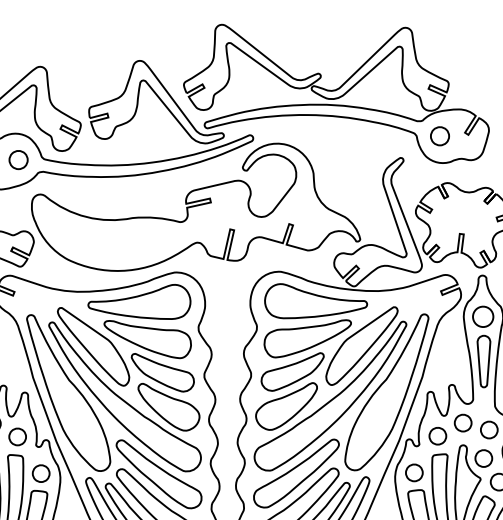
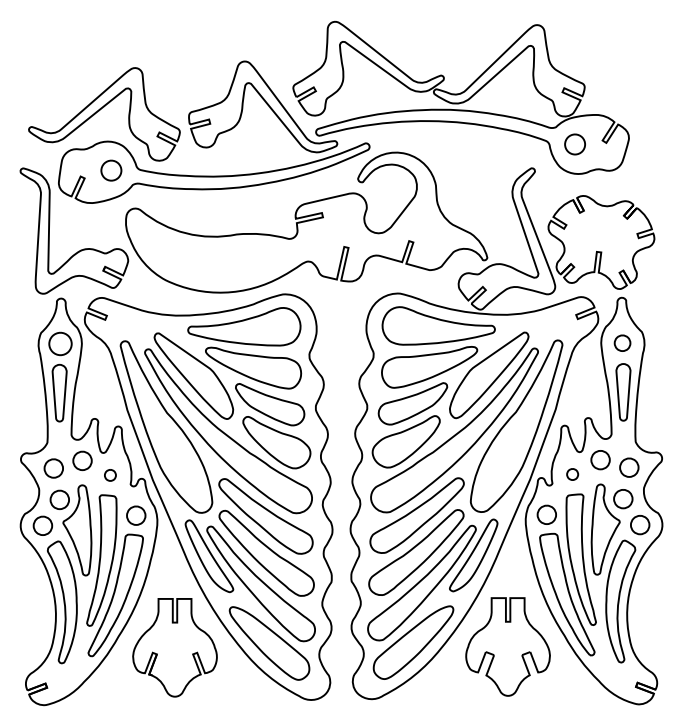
part: (483, 317) -> (622, 343), size x0.7
part: (437, 436) -> (572, 474), size x0.6
part: (17, 437) -> (110, 475), size x0.6

